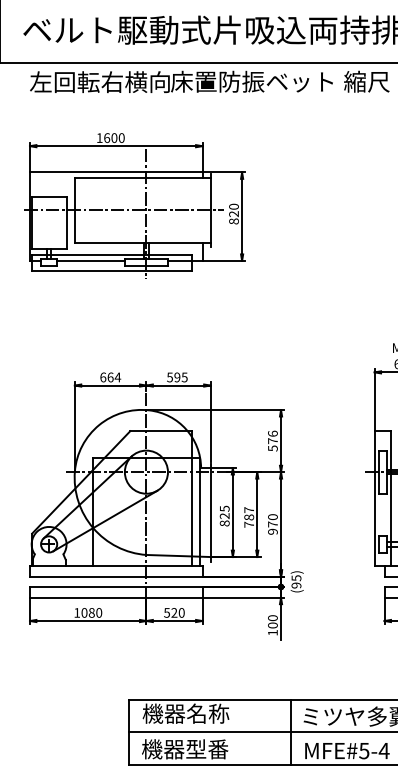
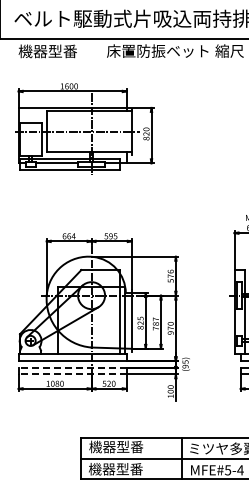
text: (100, 82) -> (62, 51), 左回転右横向 -> 機器型番
line: (115, 586) -> (72, 367), solid -> dashed
line: (115, 598) -> (72, 374), solid -> dashed
text: (208, 712) -> (130, 446), 機器名称 -> 機器型番

